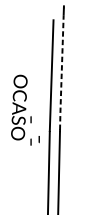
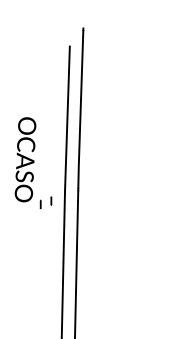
line: (61, 73) -> (80, 115), dashed -> solid
line: (30, 119) -> (40, 175), removed

